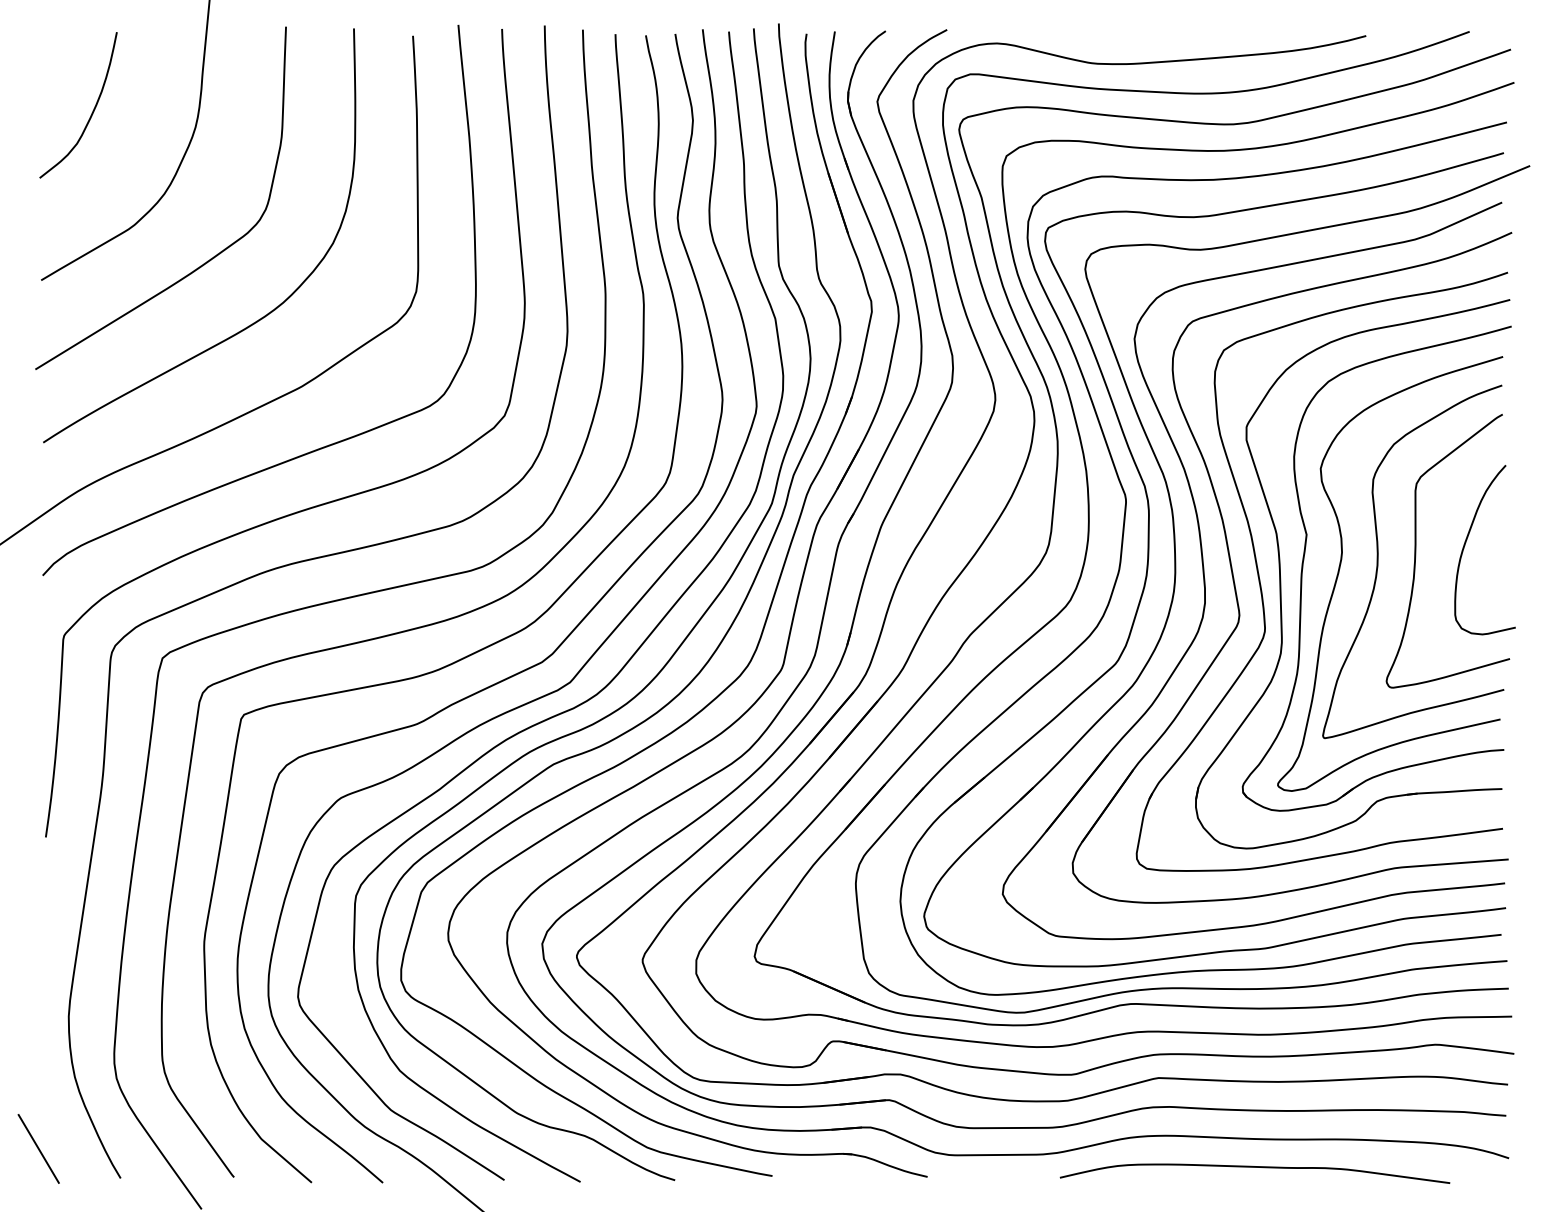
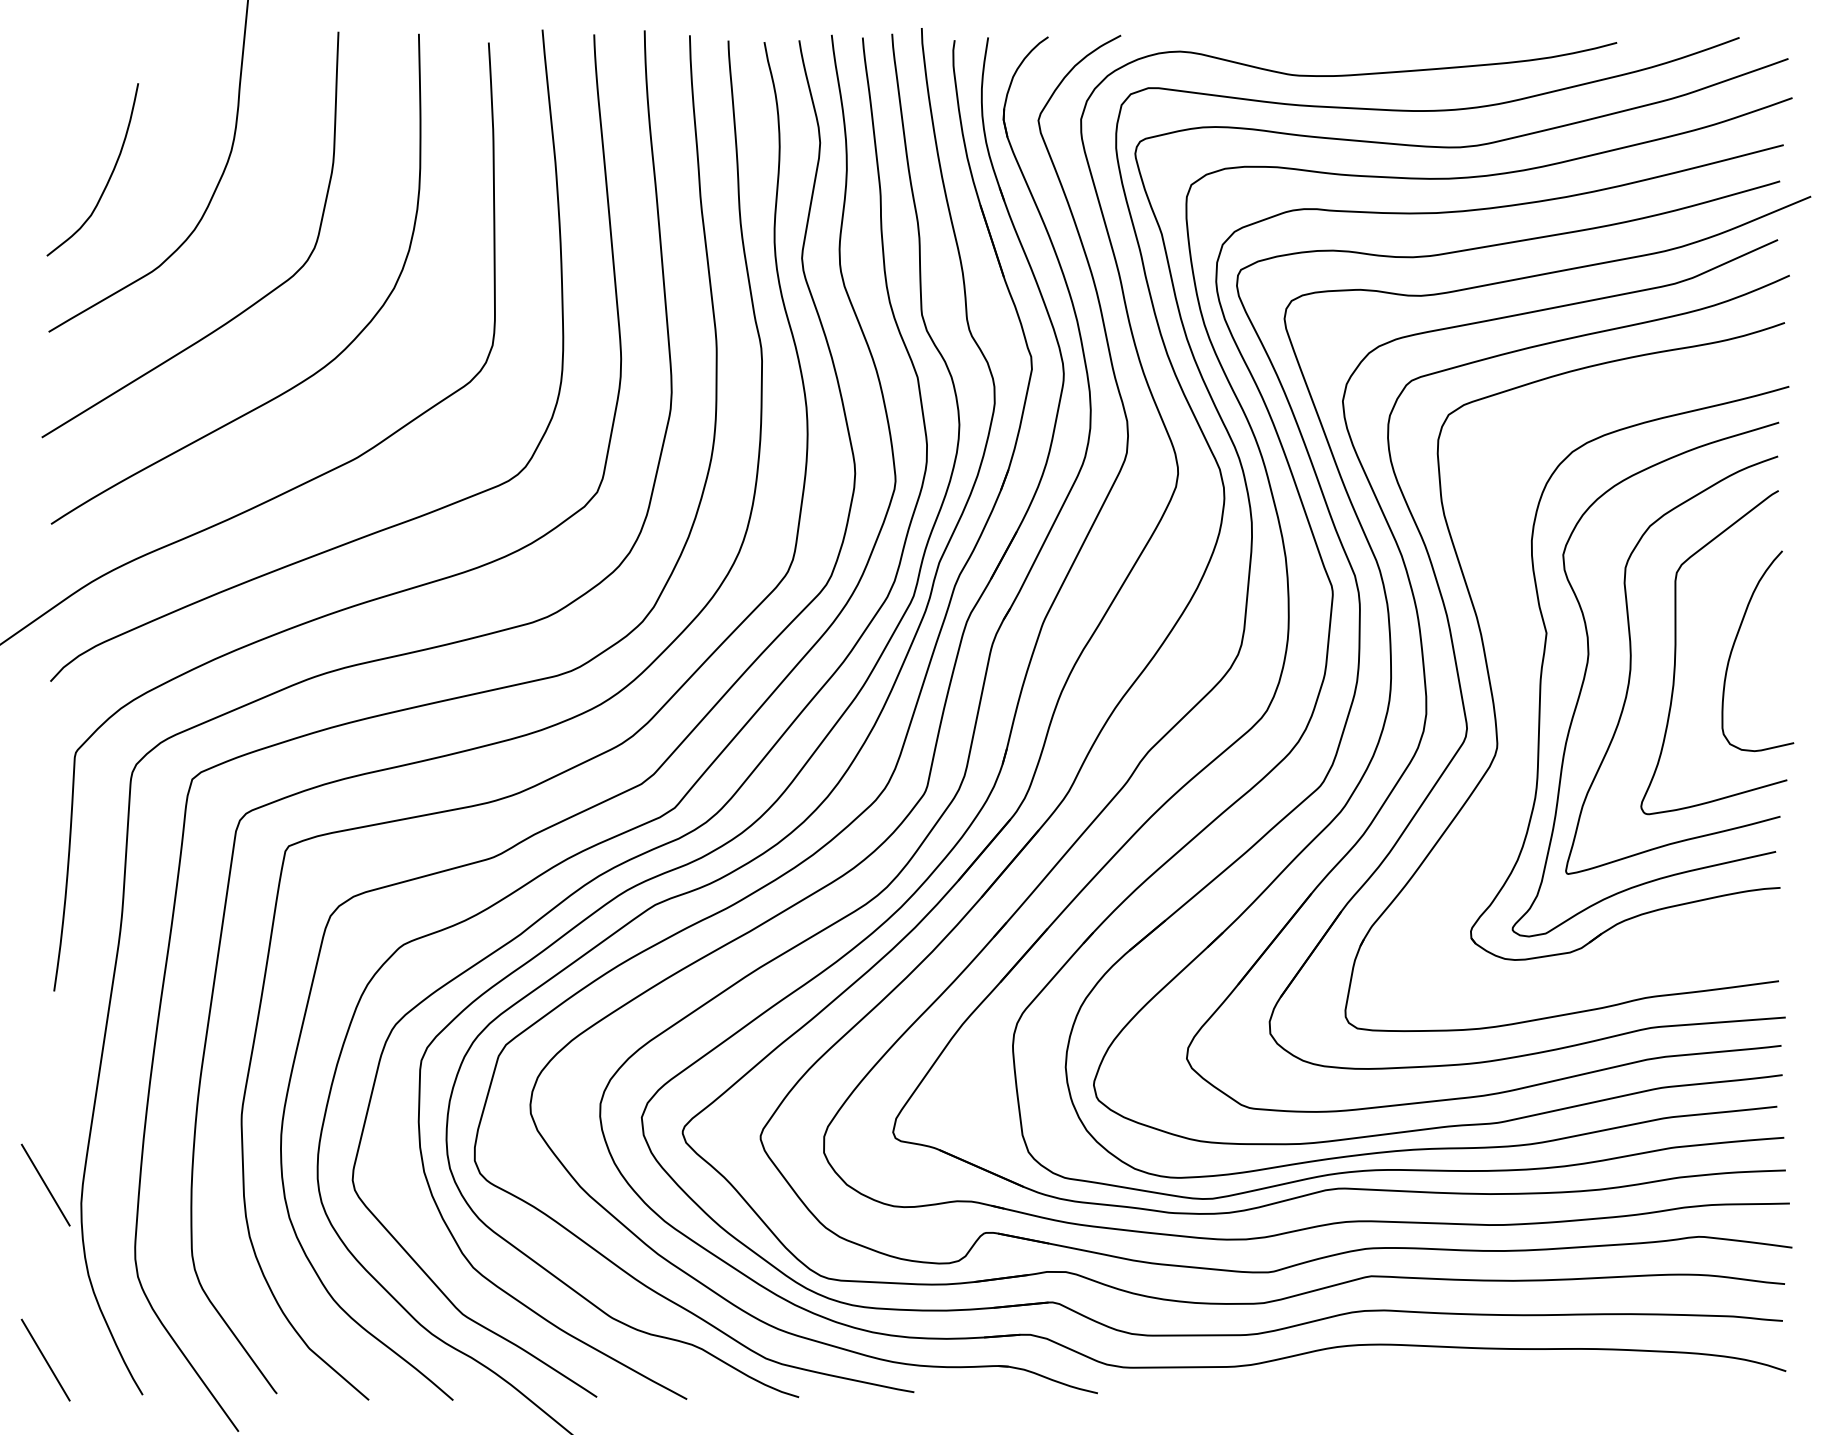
curve: (91, 112) -> (108, 178), moved
part: (1281, 576) -> (1516, 682), removed
line: (38, 1000) -> (45, 1184), added
curve: (1255, 1167) -> (1485, 1382), removed

